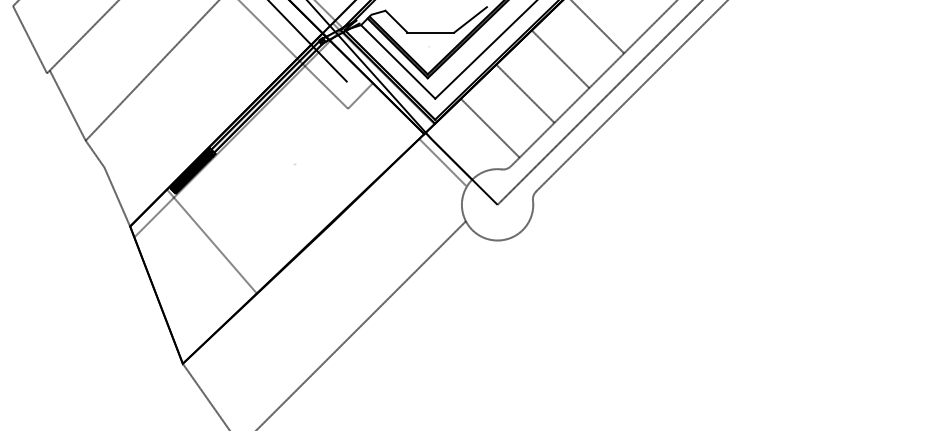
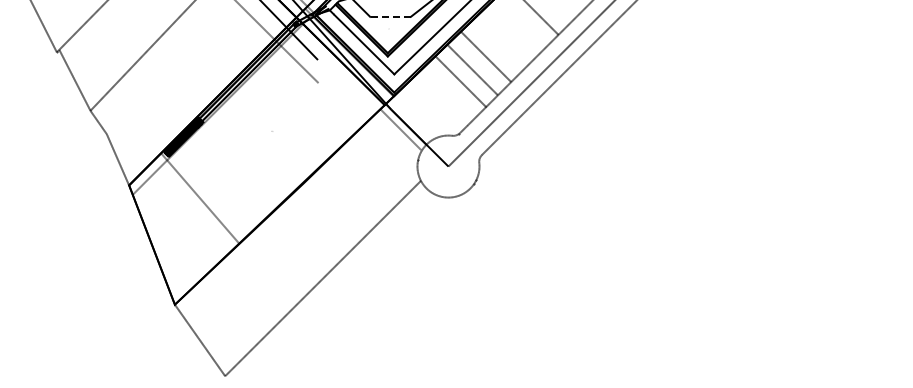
line: (430, 32) -> (390, 16), solid -> dashed
line: (560, 58) -> (486, 56), moved
line: (360, 95) -> (329, 71), removed
line: (489, 127) -> (460, 81), moved

